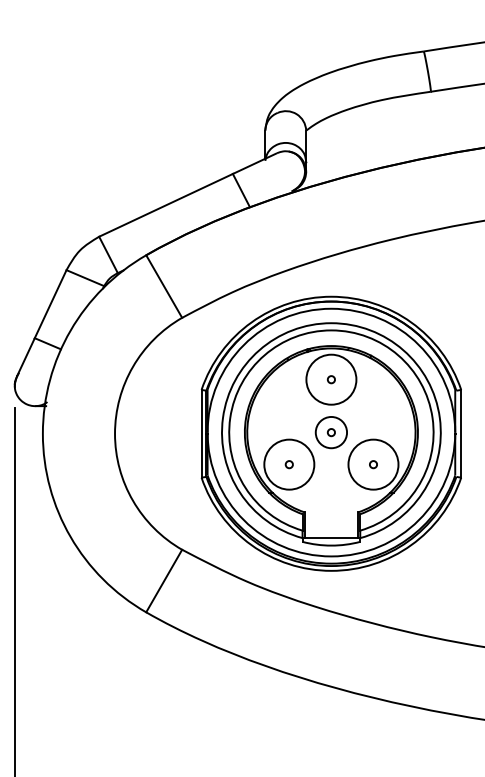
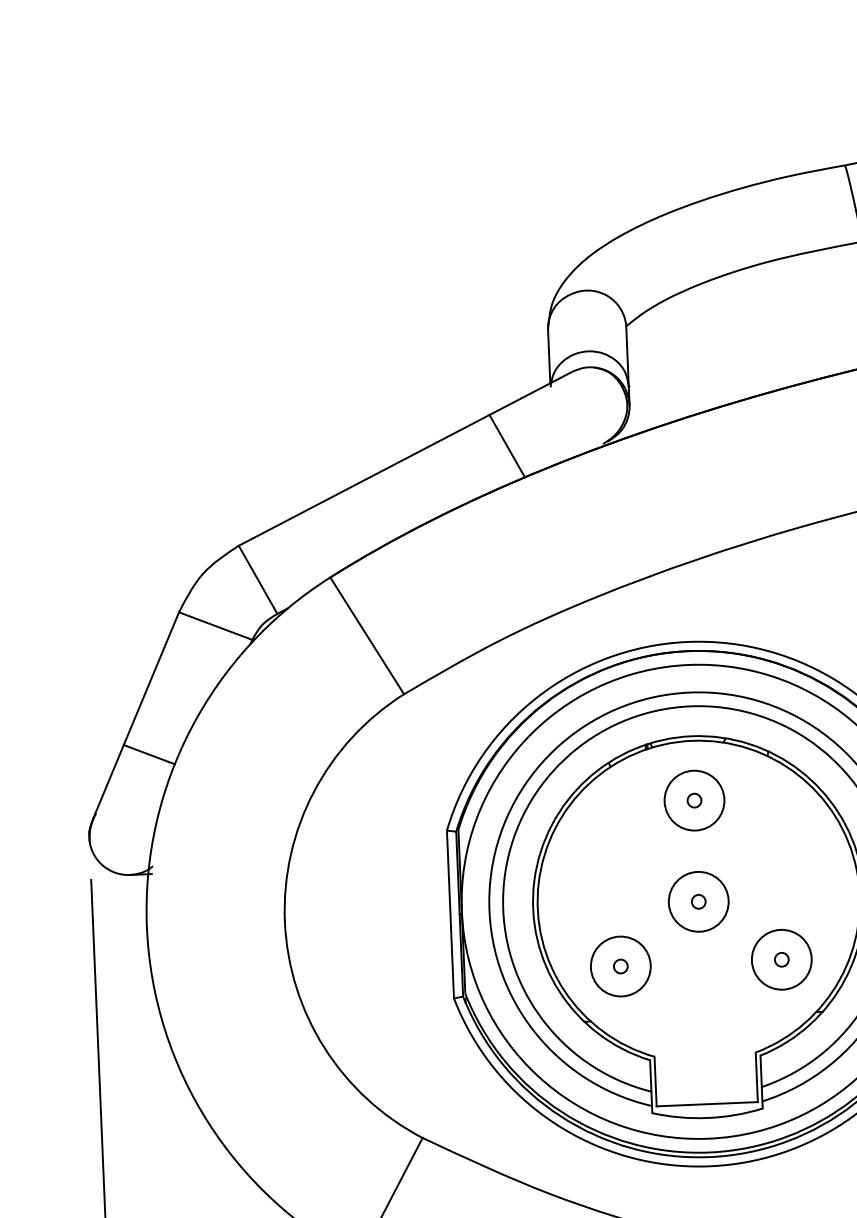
circle: (331, 379) -> (694, 800), size x0.62
circle: (288, 464) -> (619, 966), size x0.62
circle: (373, 464) -> (781, 959), size x0.62

